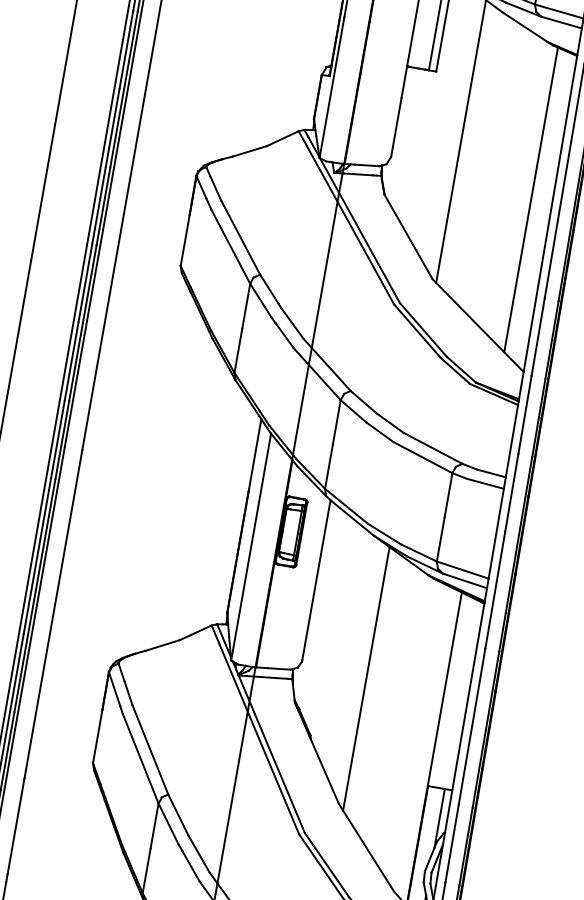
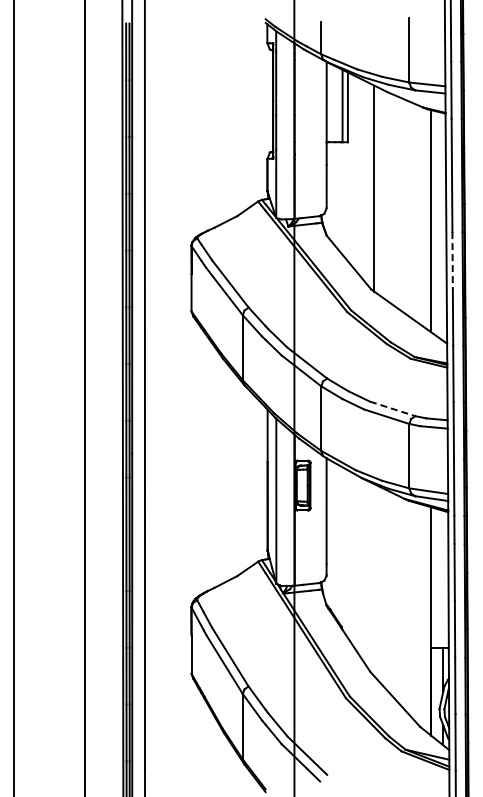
line: (551, 259) -> (452, 260), solid -> dashed
line: (433, 447) -> (392, 408), solid -> dashed
line: (366, 679) -> (374, 580), removed

